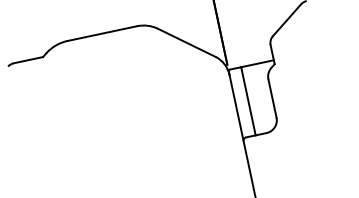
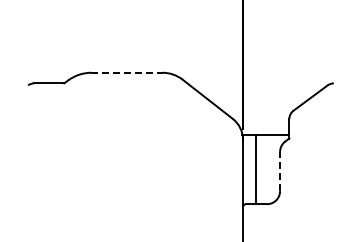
line: (102, 33) -> (127, 72), solid -> dashed
line: (272, 98) -> (280, 171), solid -> dashed

